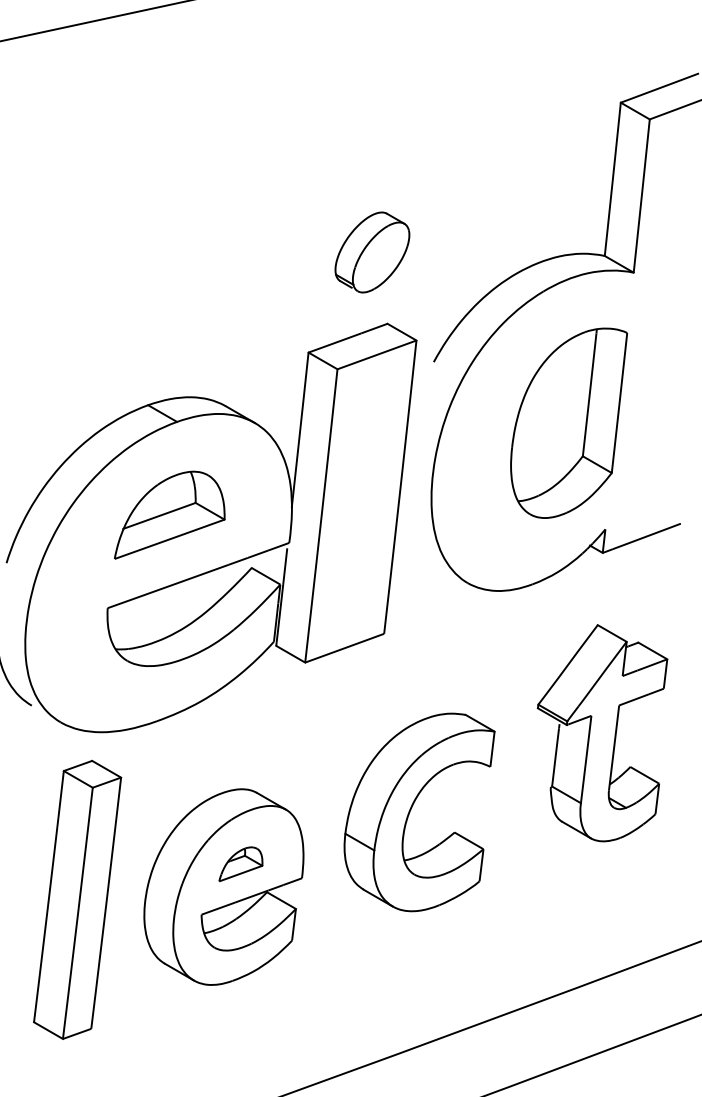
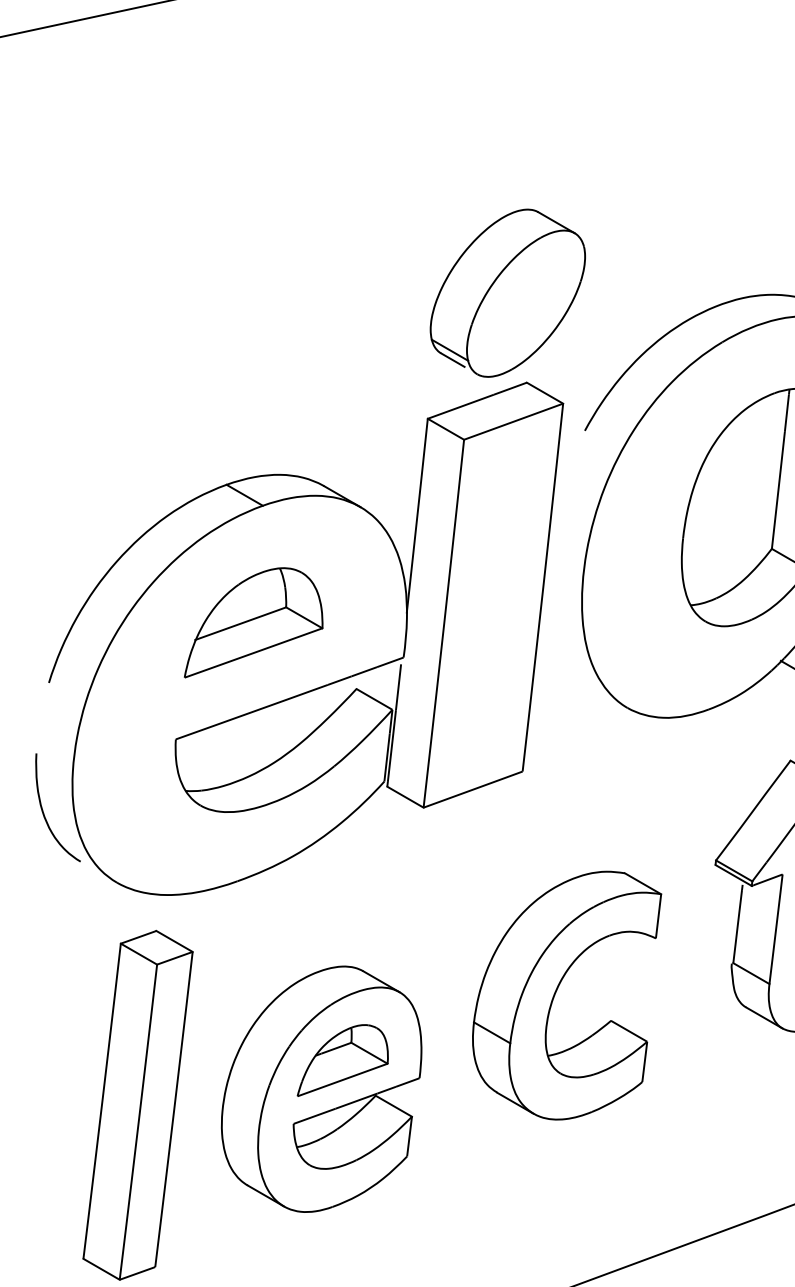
part: (372, 252) -> (508, 293), size x1.67
part: (240, 864) -> (342, 1060), size x1.67

